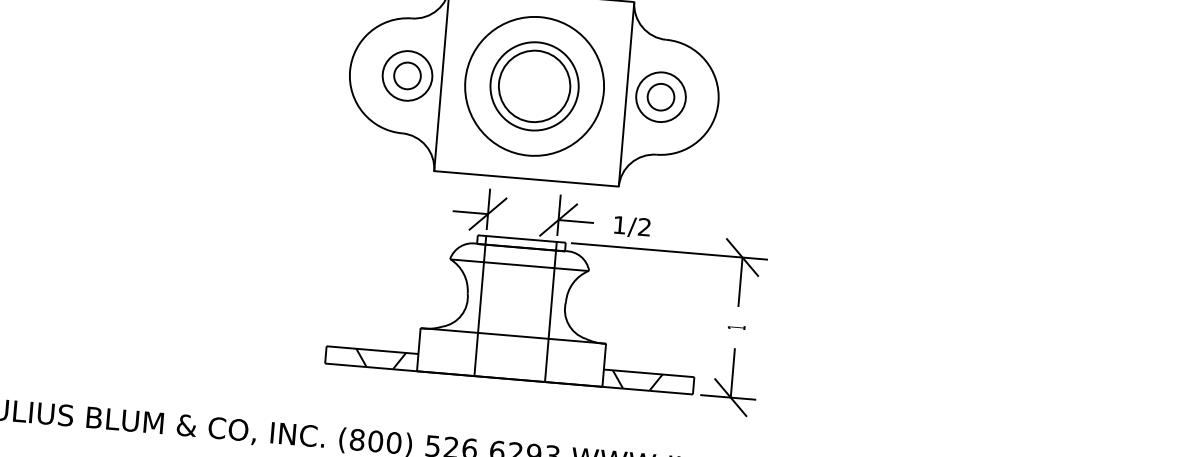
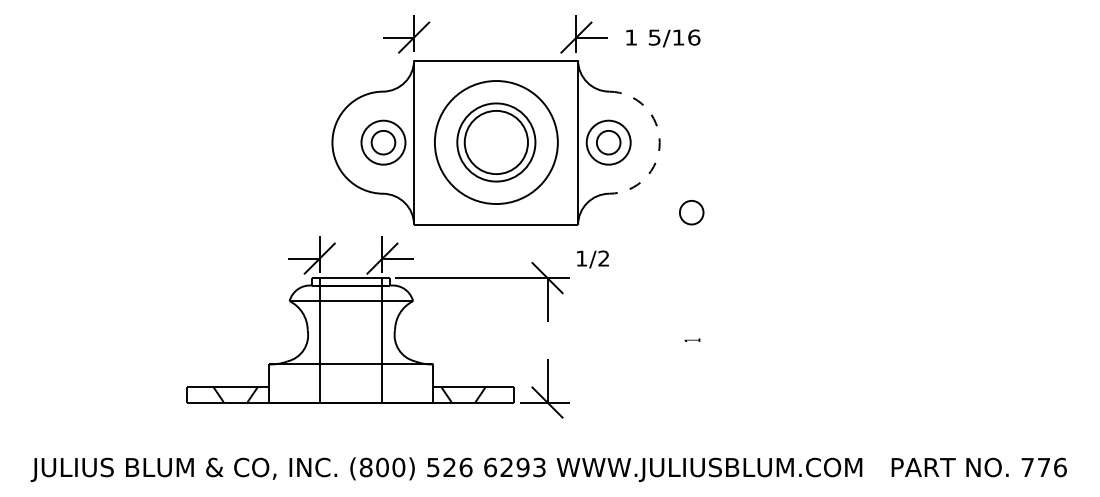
arc: (718, 101) -> (659, 142), solid -> dashed
circle: (747, 183) -> (691, 212), added
part: (546, 297) -> (377, 327), moved

